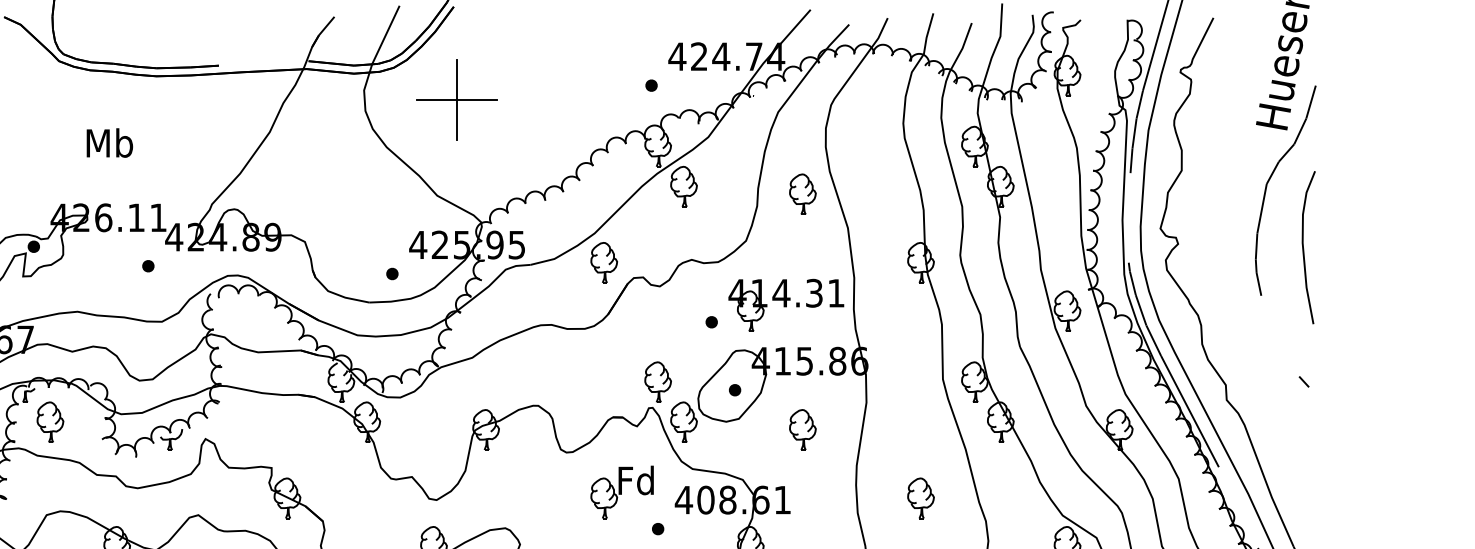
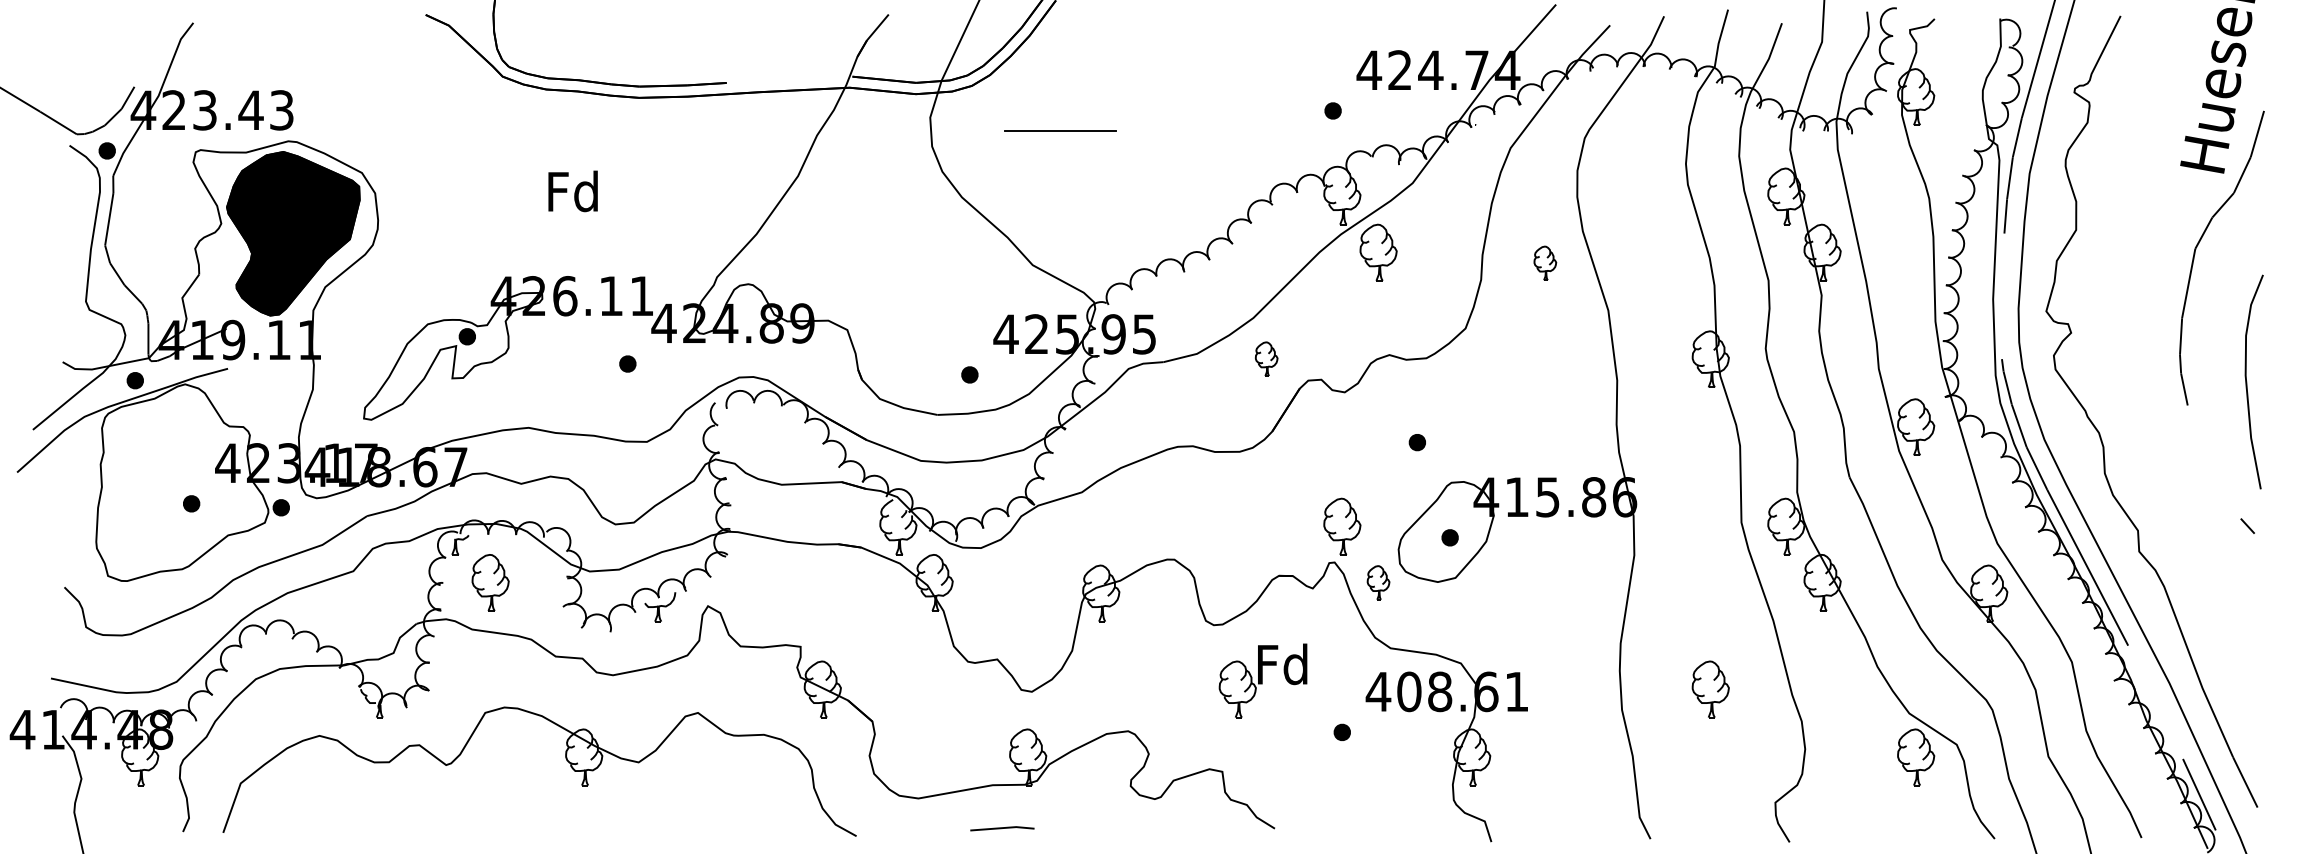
line: (457, 100) -> (1060, 131), removed
text: (109, 143) -> (573, 191), Mb -> Fd
part: (803, 194) -> (1545, 263), size x0.6
curve: (1303, 247) -> (2247, 381), moved
part: (604, 262) -> (1266, 358), size x0.6
part: (785, 305) -> (1521, 418), removed
part: (683, 422) -> (1378, 582), size x0.6
part: (803, 429) -> (1545, 593), removed
part: (621, 492) -> (1262, 680), moved

